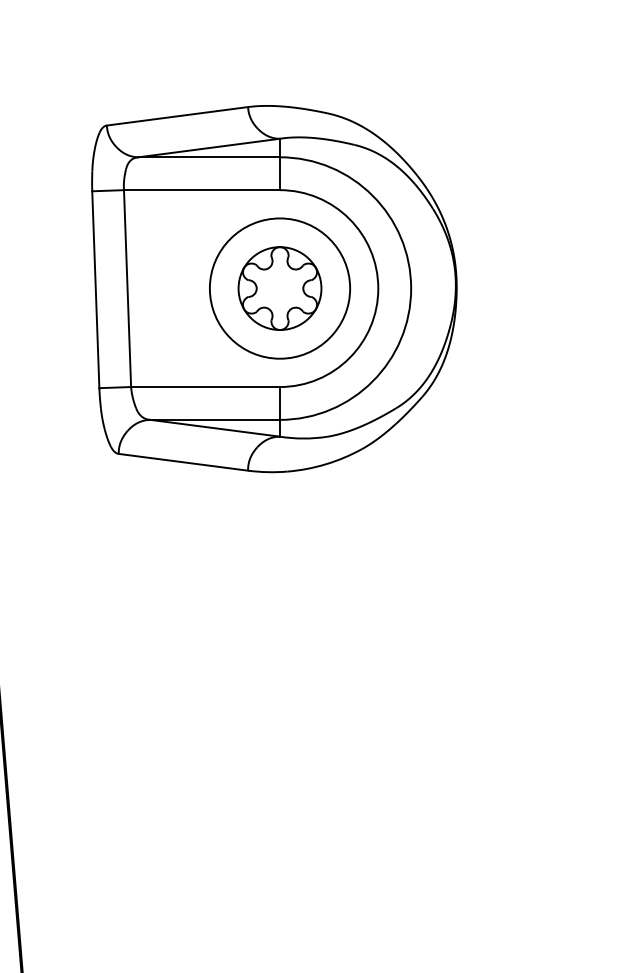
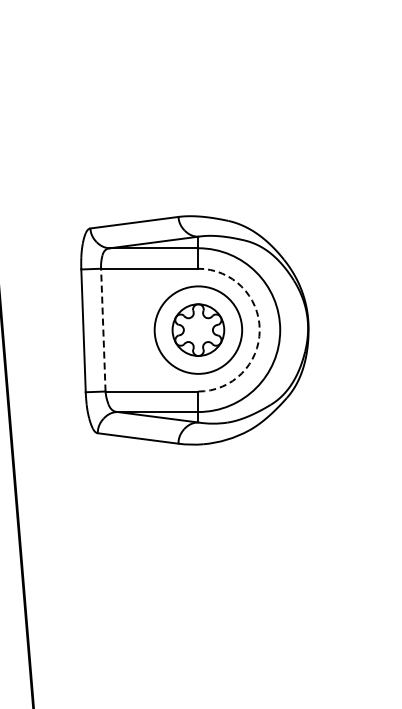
line: (127, 287) -> (103, 329), solid -> dashed
arc: (377, 289) -> (259, 330), solid -> dashed

